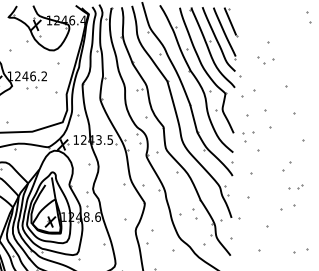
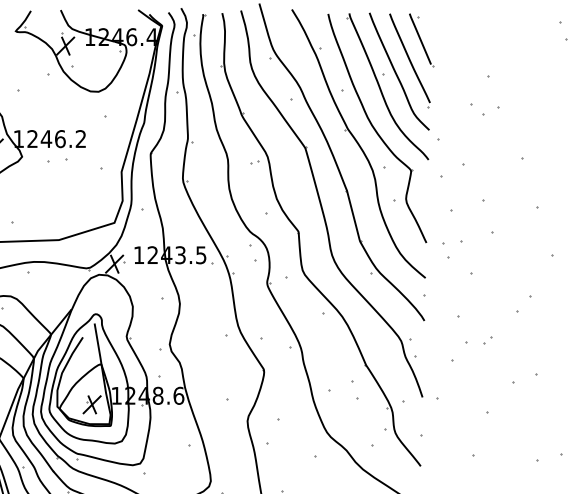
part: (295, 186) -> (478, 340), moved

